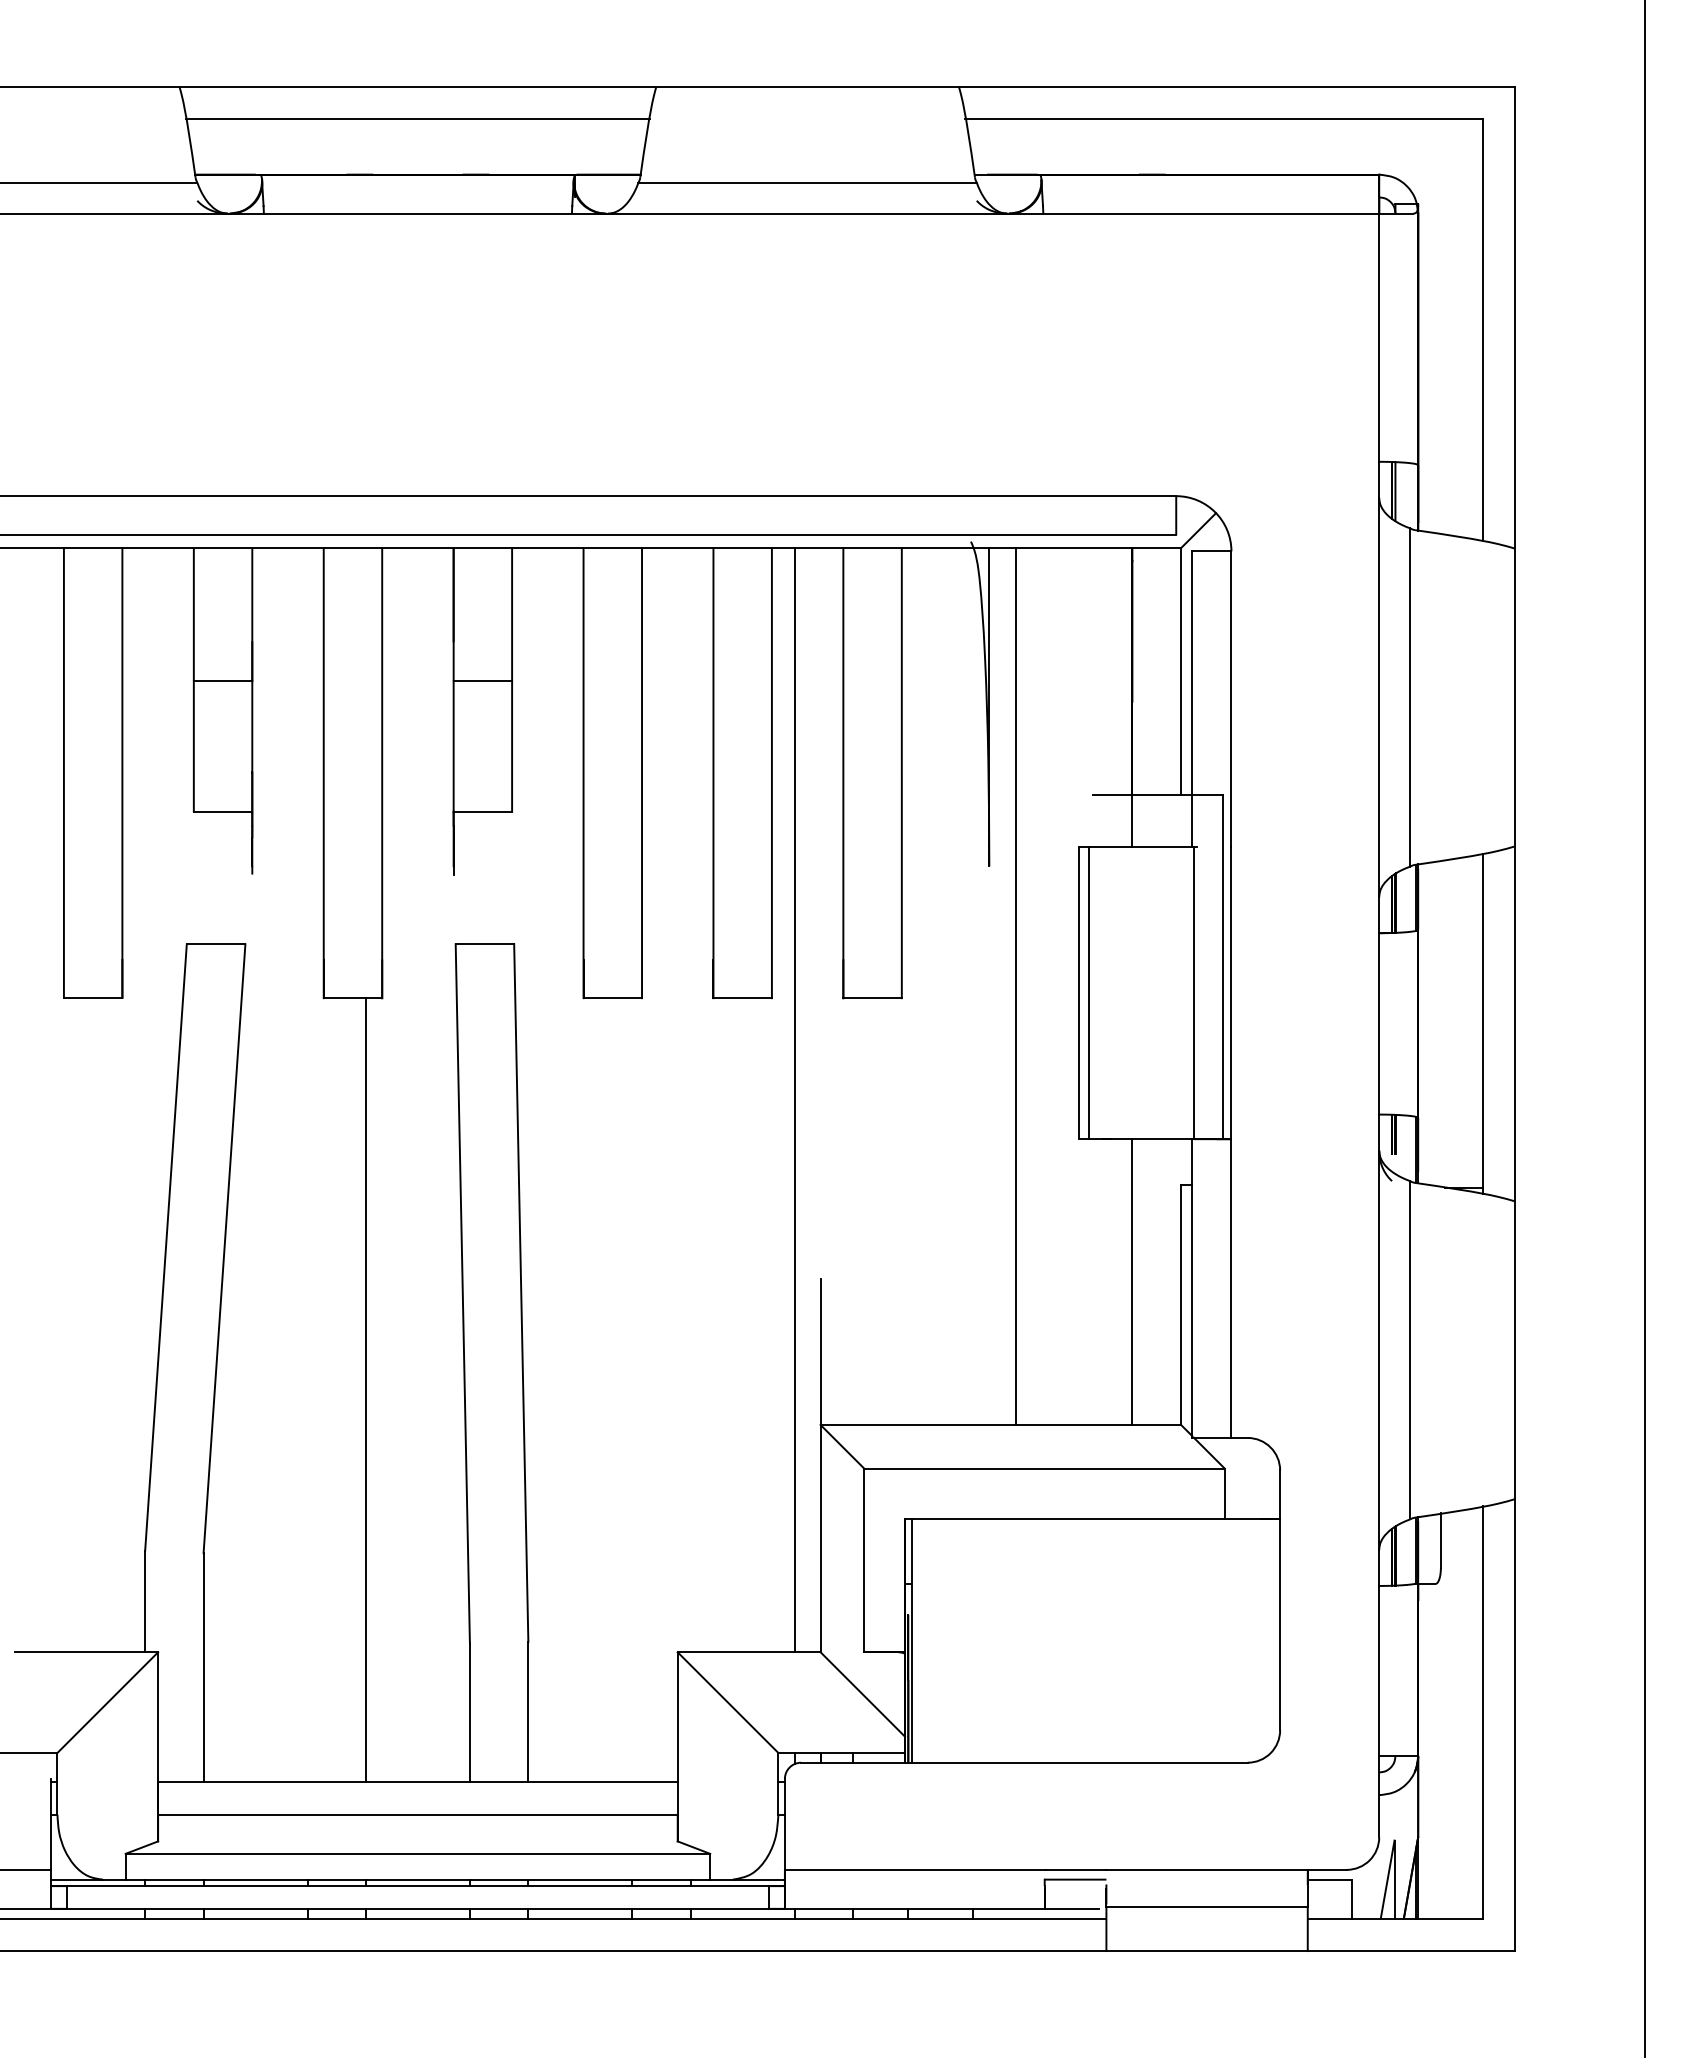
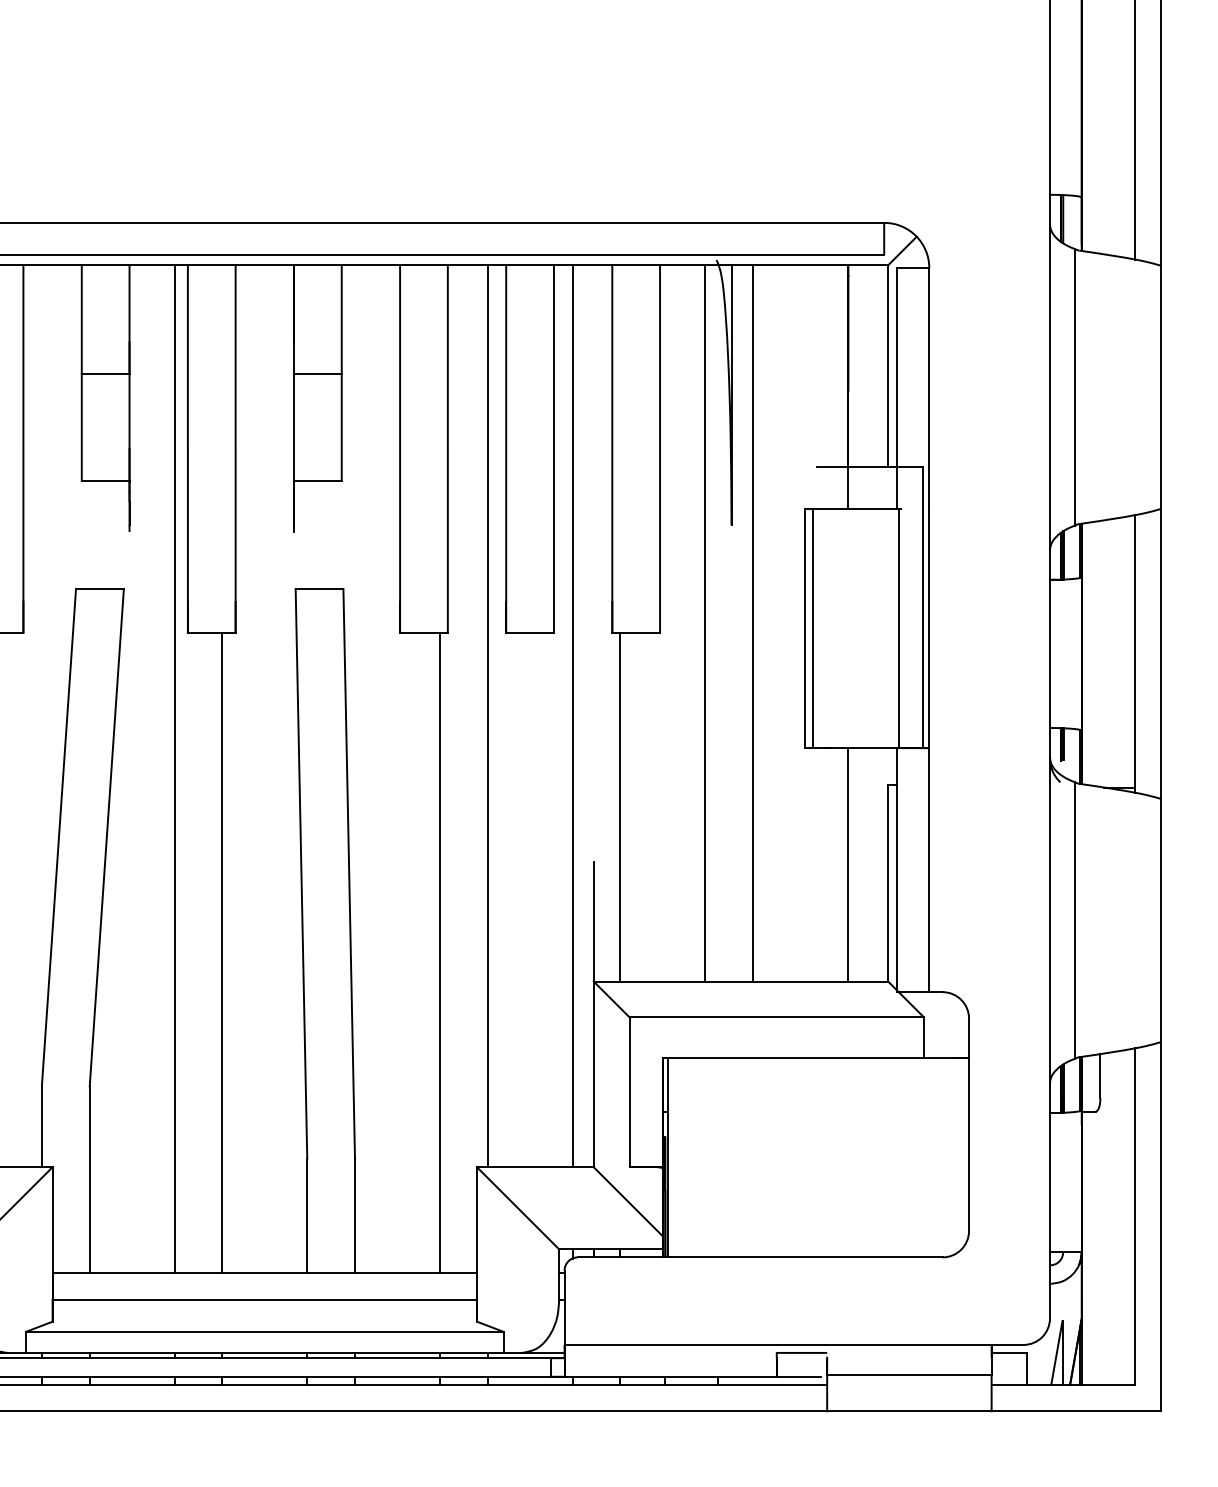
line: (957, 986) -> (705, 623), added
line: (690, 1100) -> (487, 716), added
line: (307, 1165) -> (174, 769), added
line: (853, 1211) -> (620, 807), added
line: (632, 1390) -> (440, 953), added

